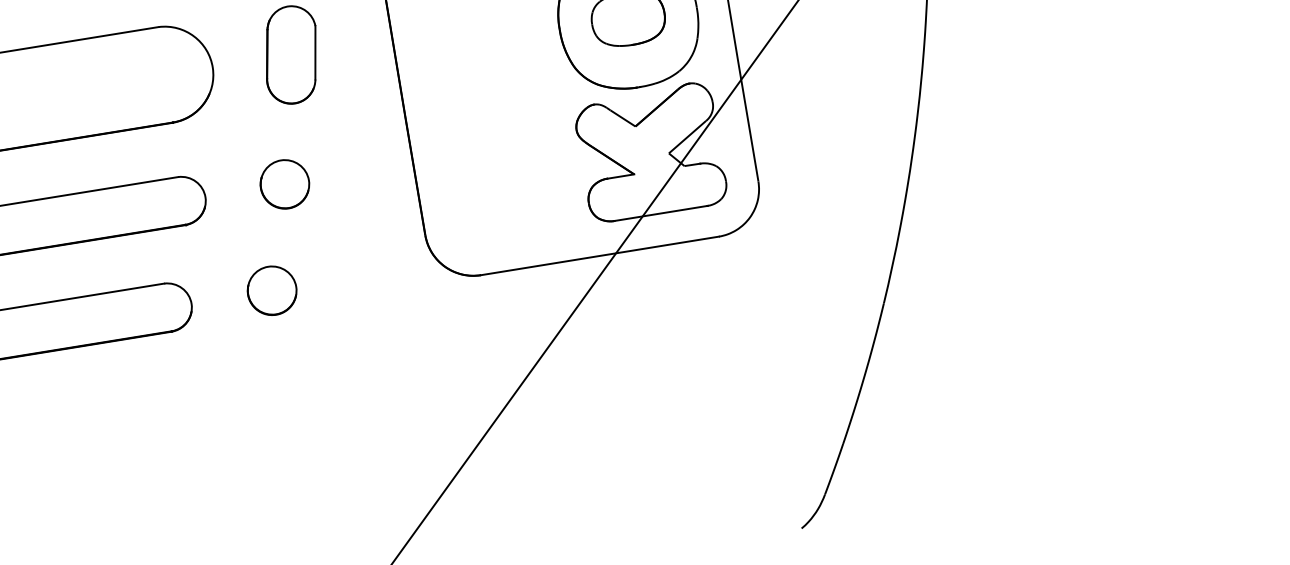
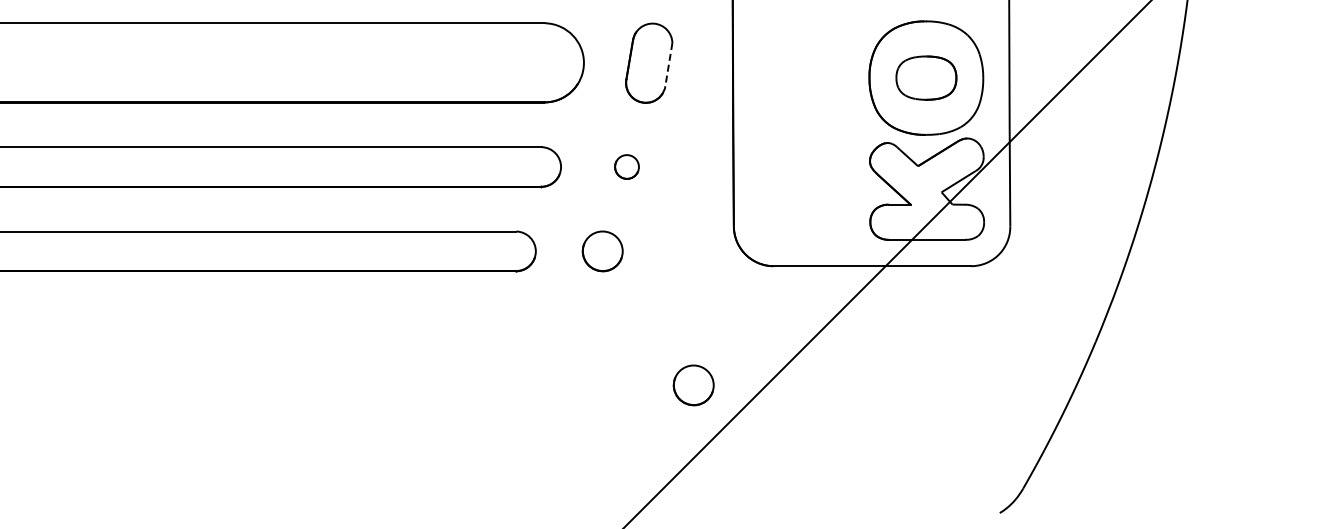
line: (314, 52) -> (668, 64), solid -> dashed
part: (284, 183) -> (626, 166), size x0.6
part: (407, 434) -> (693, 385), added

